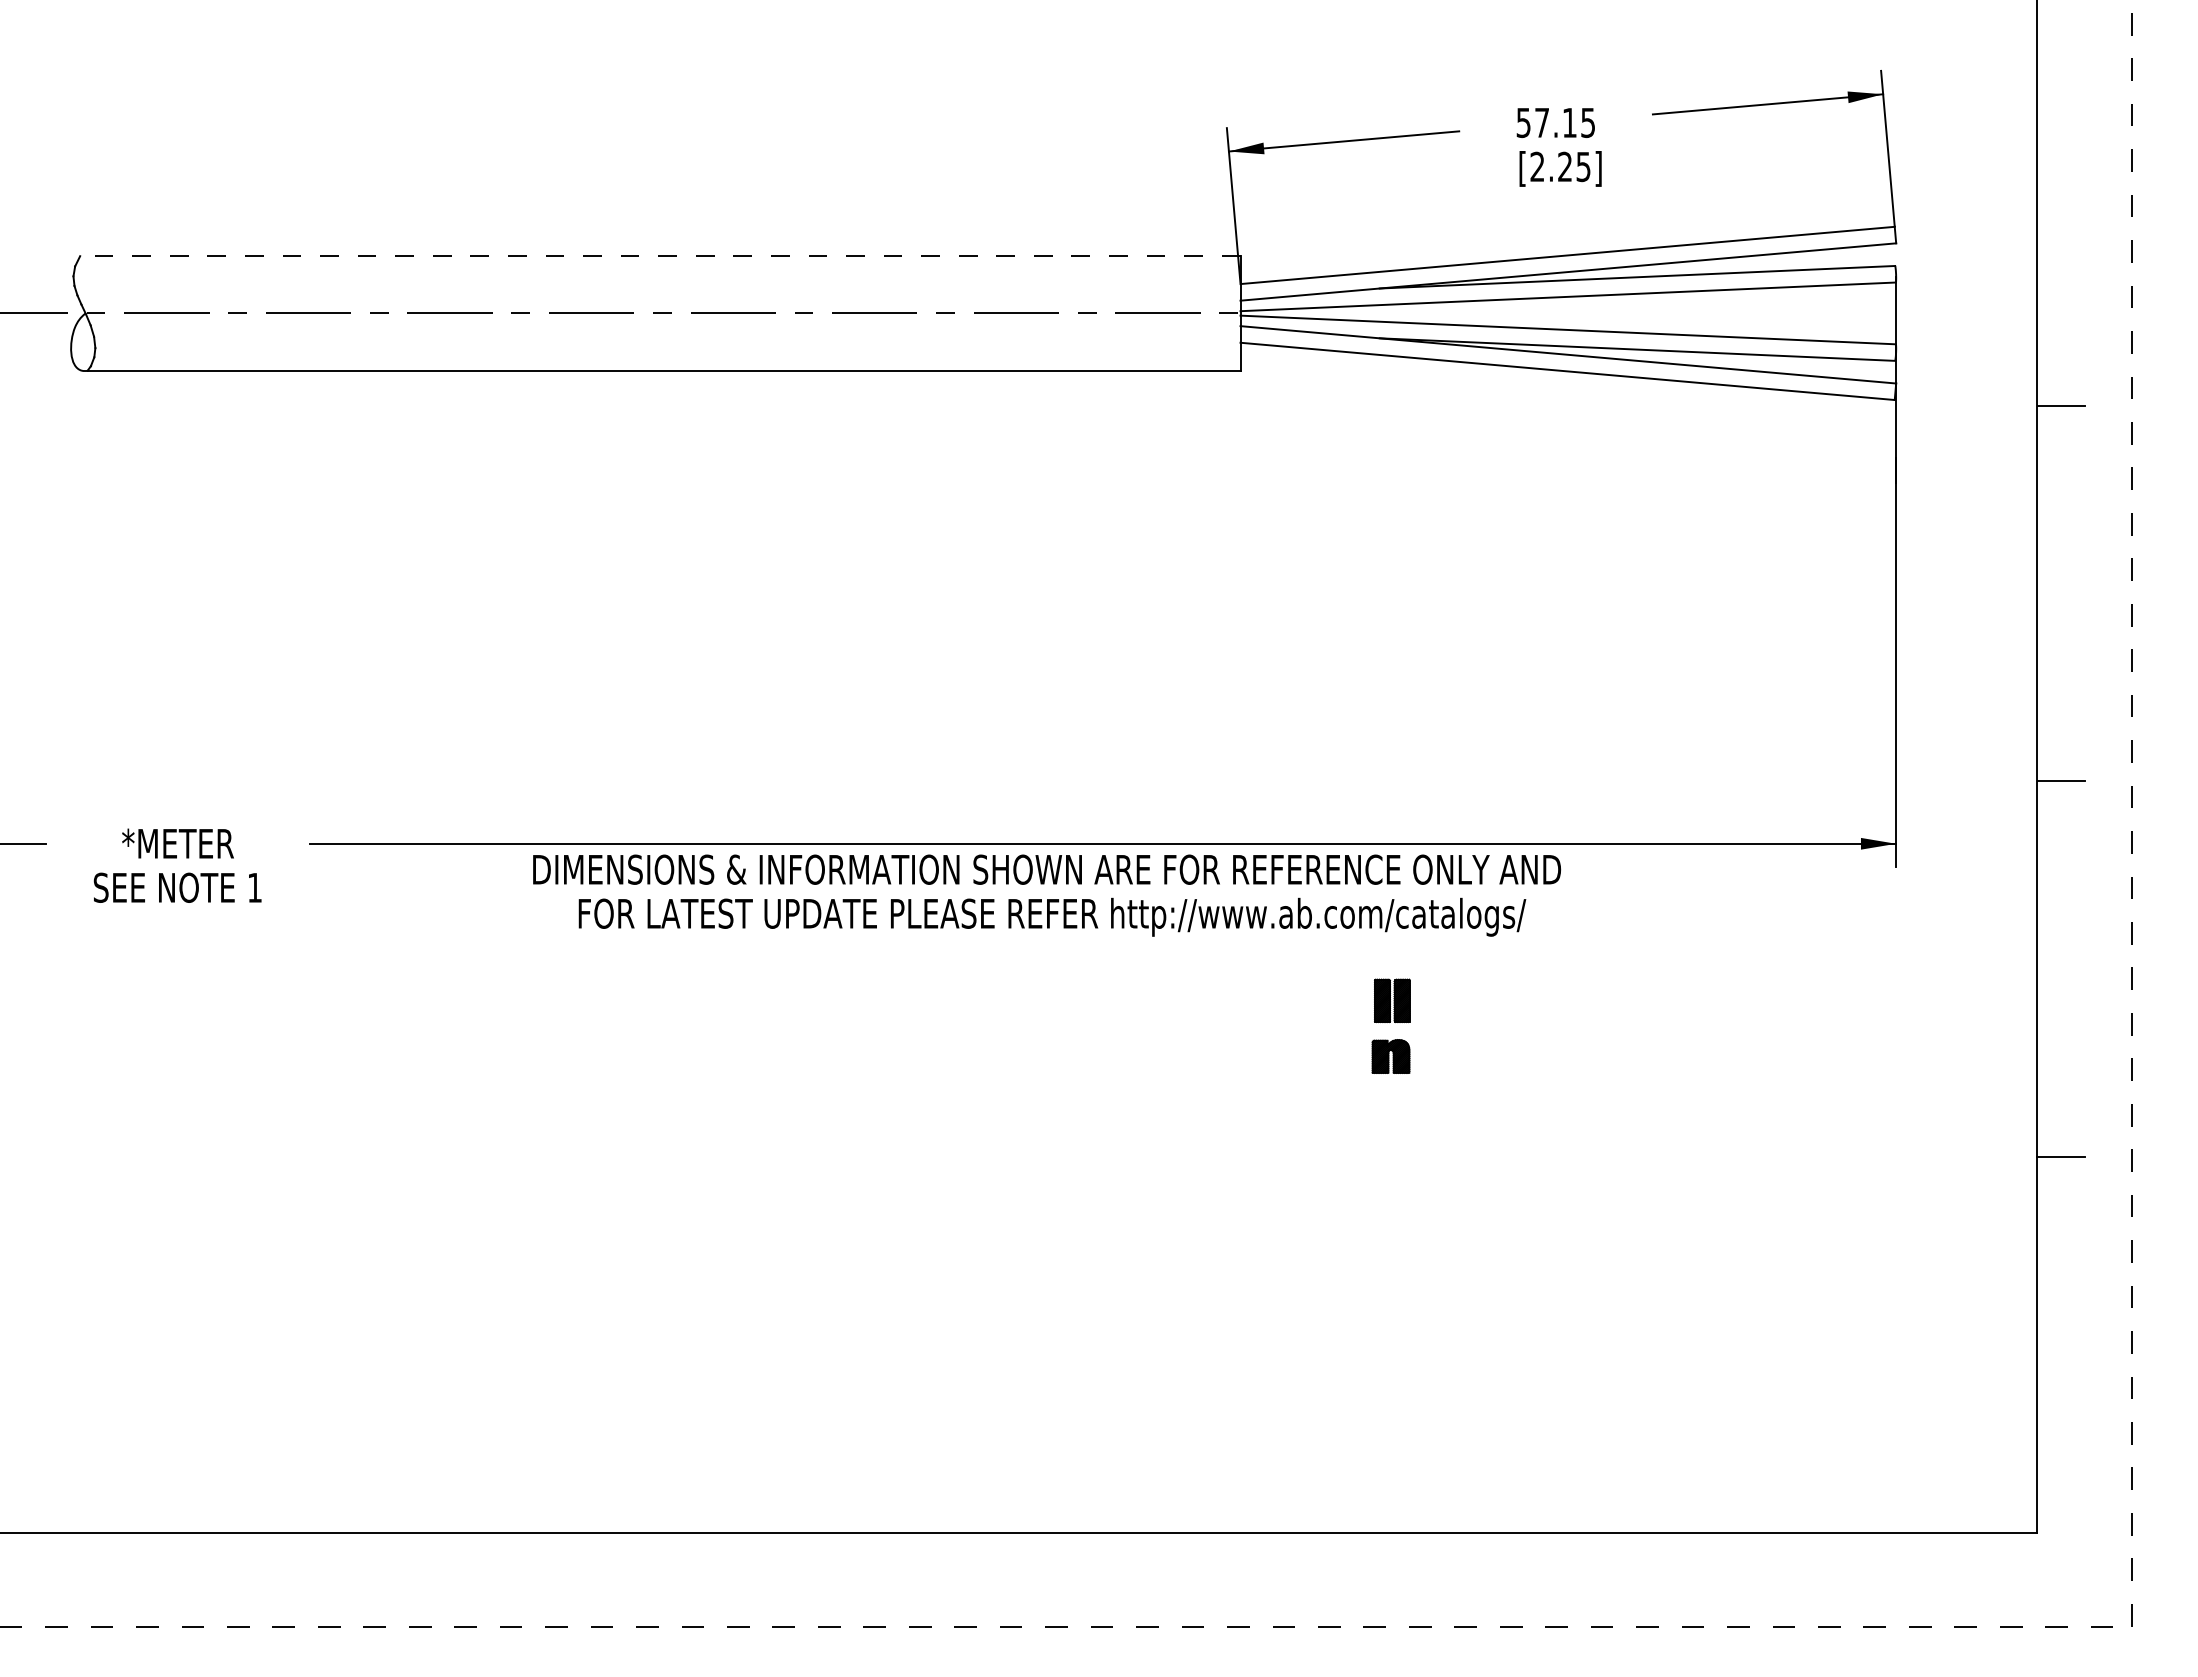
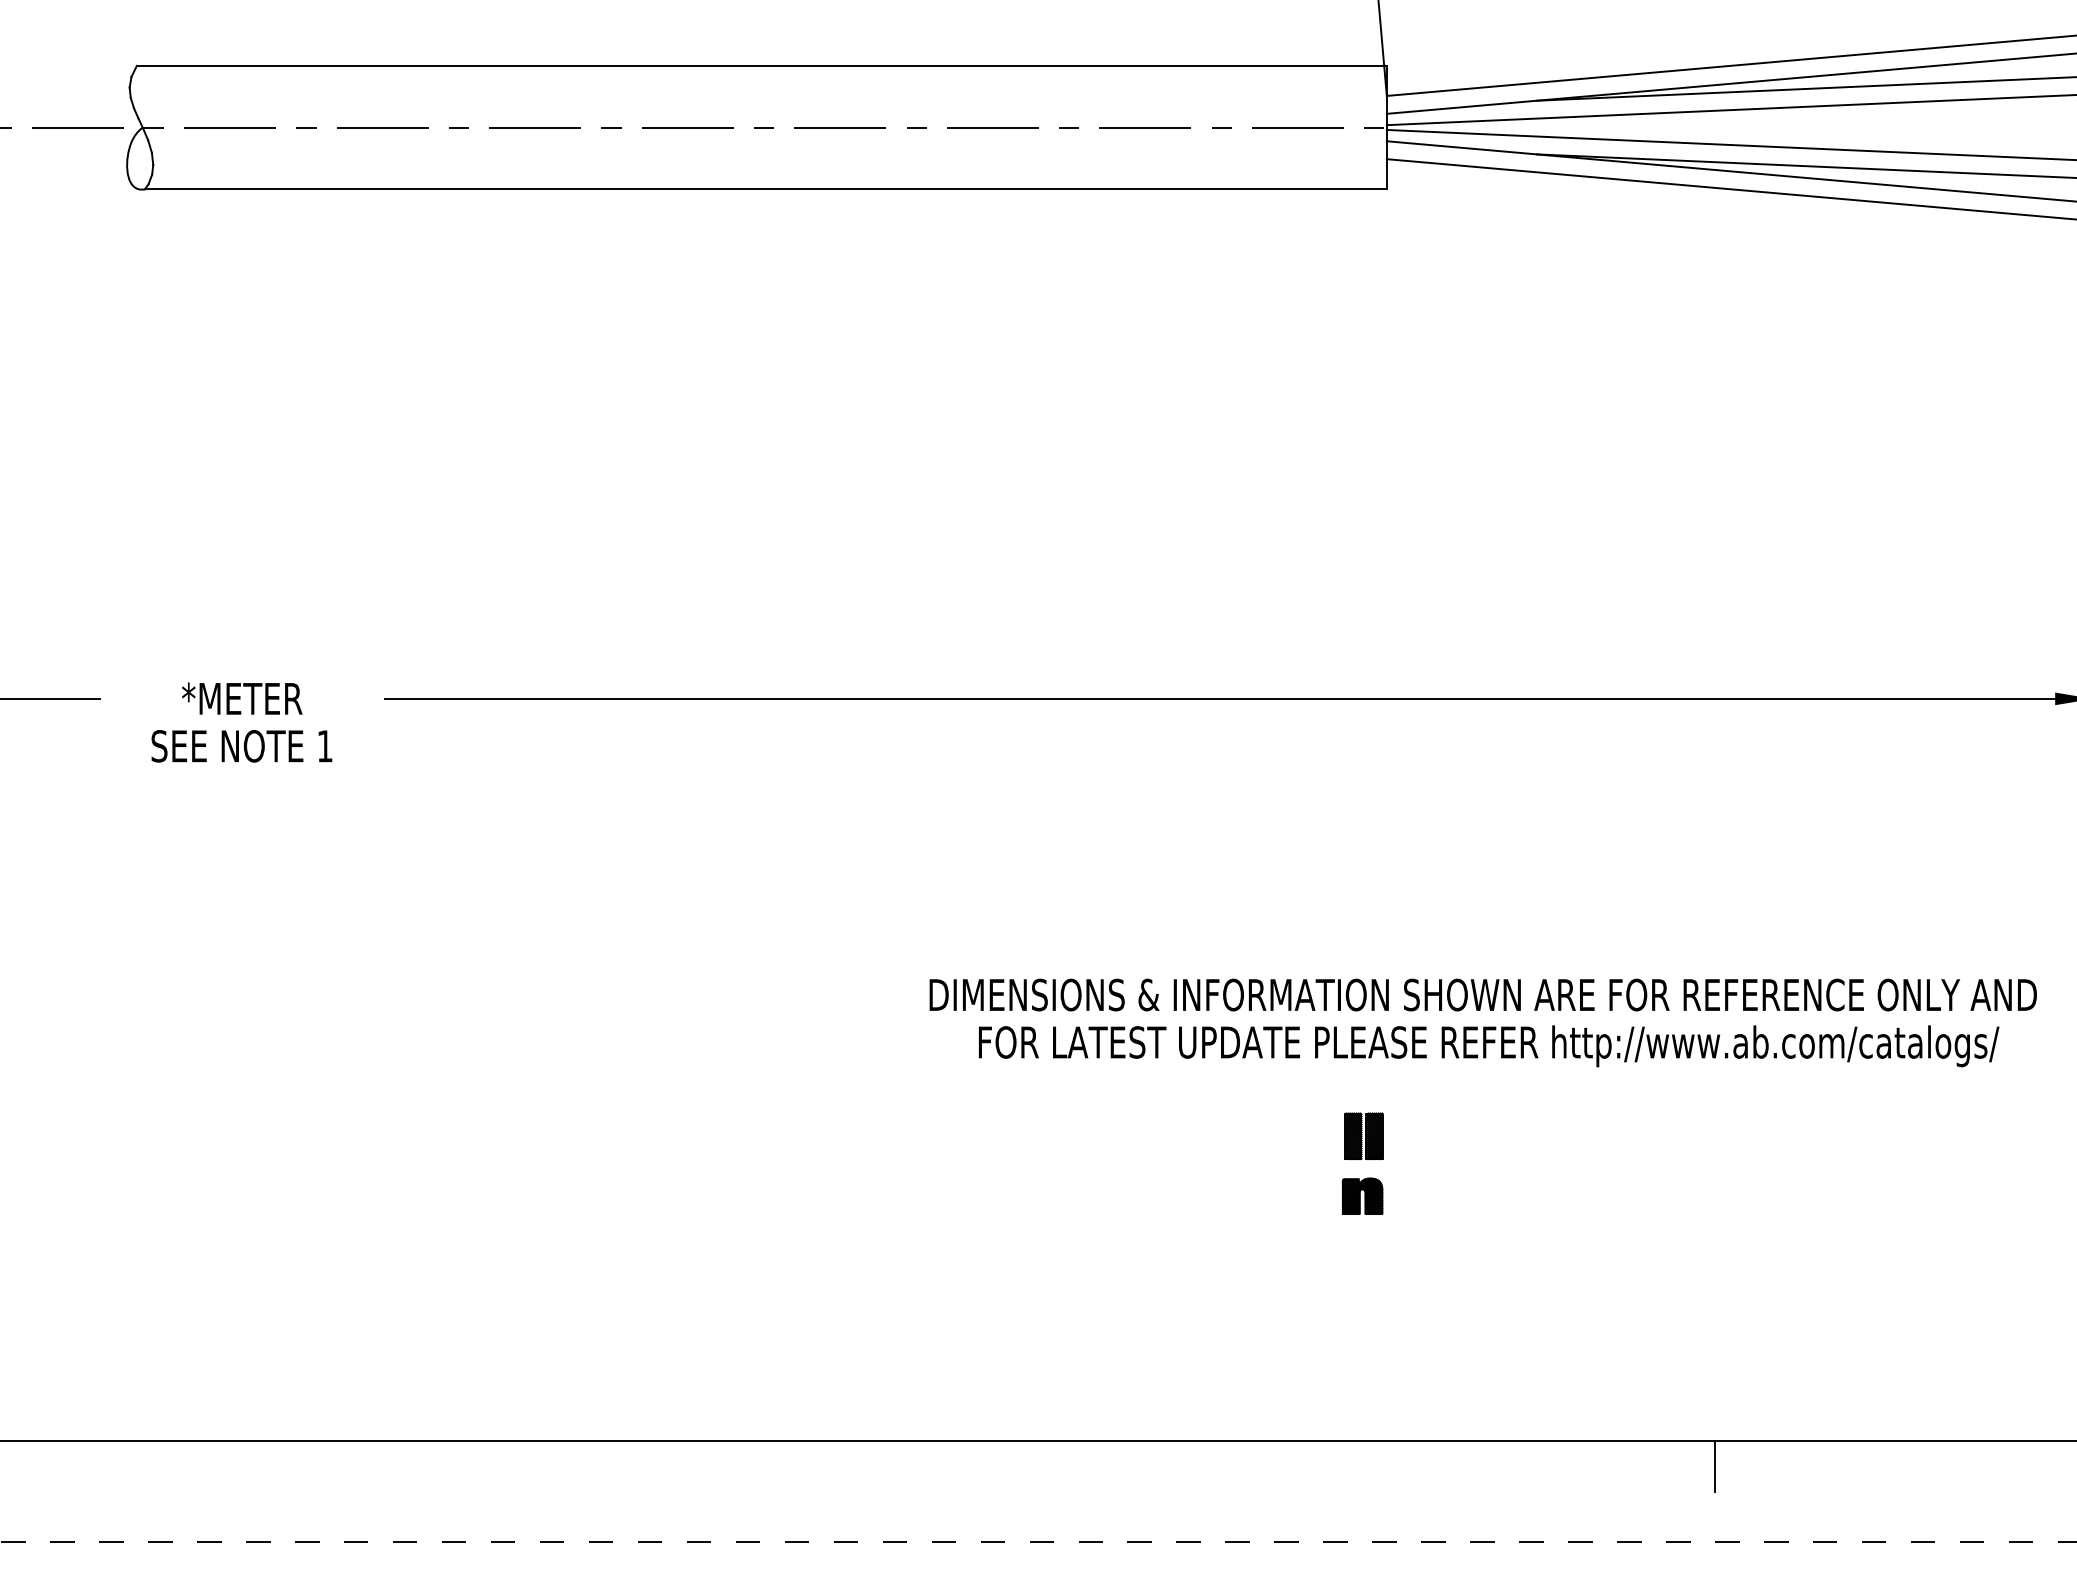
line: (659, 256) -> (760, 66), dashed -> solid
text: (1047, 895) -> (1483, 1022), moved
part: (1390, 1025) -> (1362, 1162), moved
line: (1545, 1555) -> (1715, 1465), added

